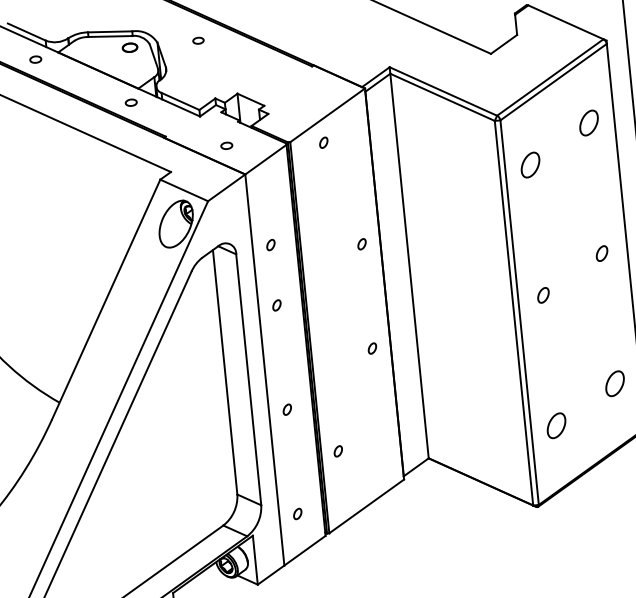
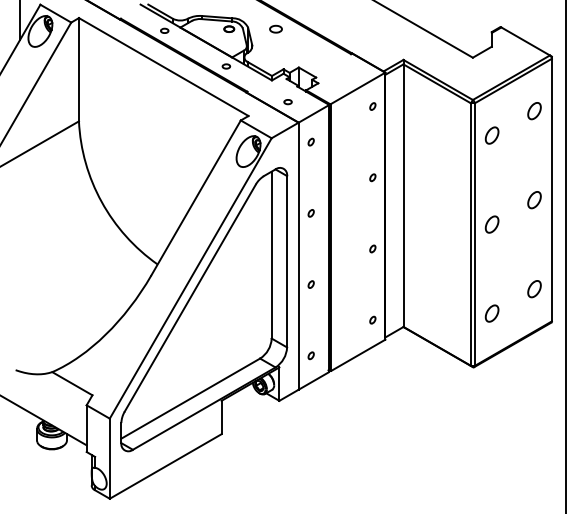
part: (197, 39) -> (275, 28), size x1.67
part: (323, 142) -> (372, 106), moved
part: (269, 244) -> (310, 141), moved
part: (602, 253) -> (534, 200), size x1.67
part: (542, 295) -> (491, 224), size x1.67
part: (337, 450) -> (372, 319), moved

